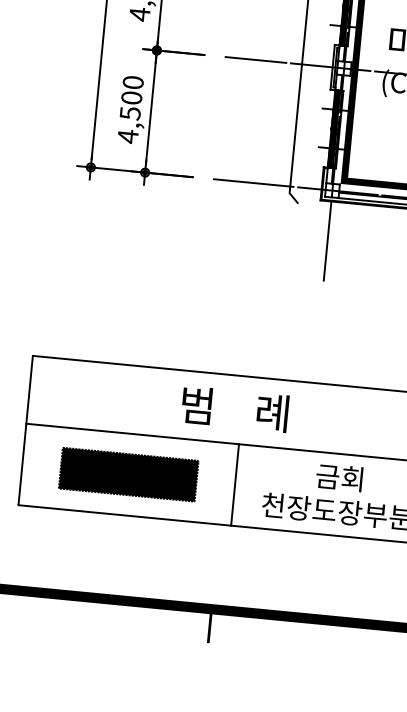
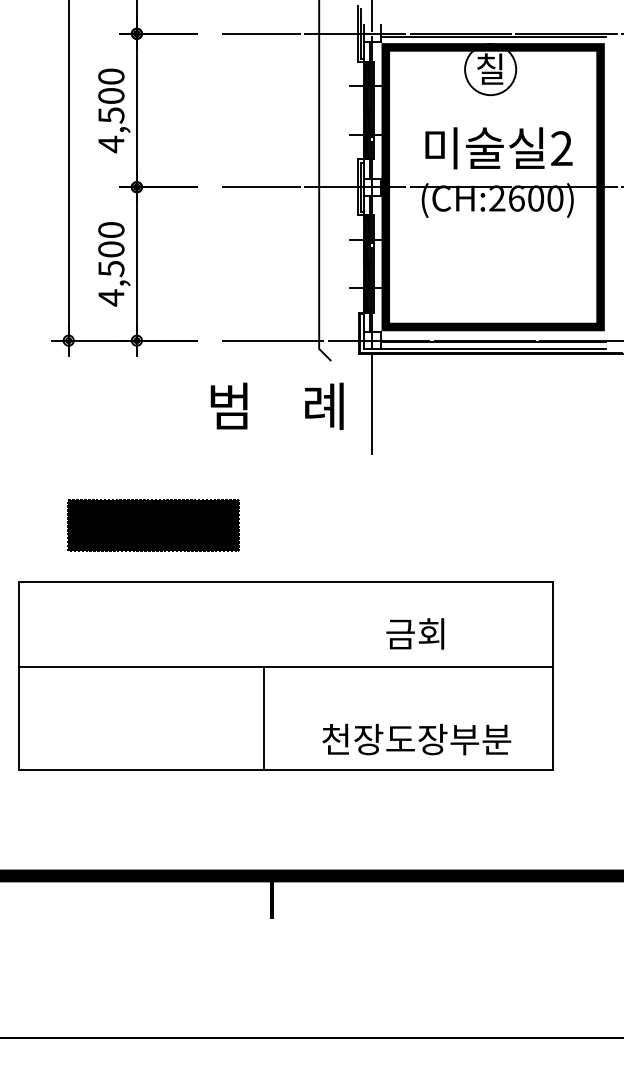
text: (234, 408) -> (276, 405), moved
part: (128, 474) -> (153, 525), moved
text: (339, 477) -> (415, 633), moved
line: (235, 484) -> (264, 718), moved

